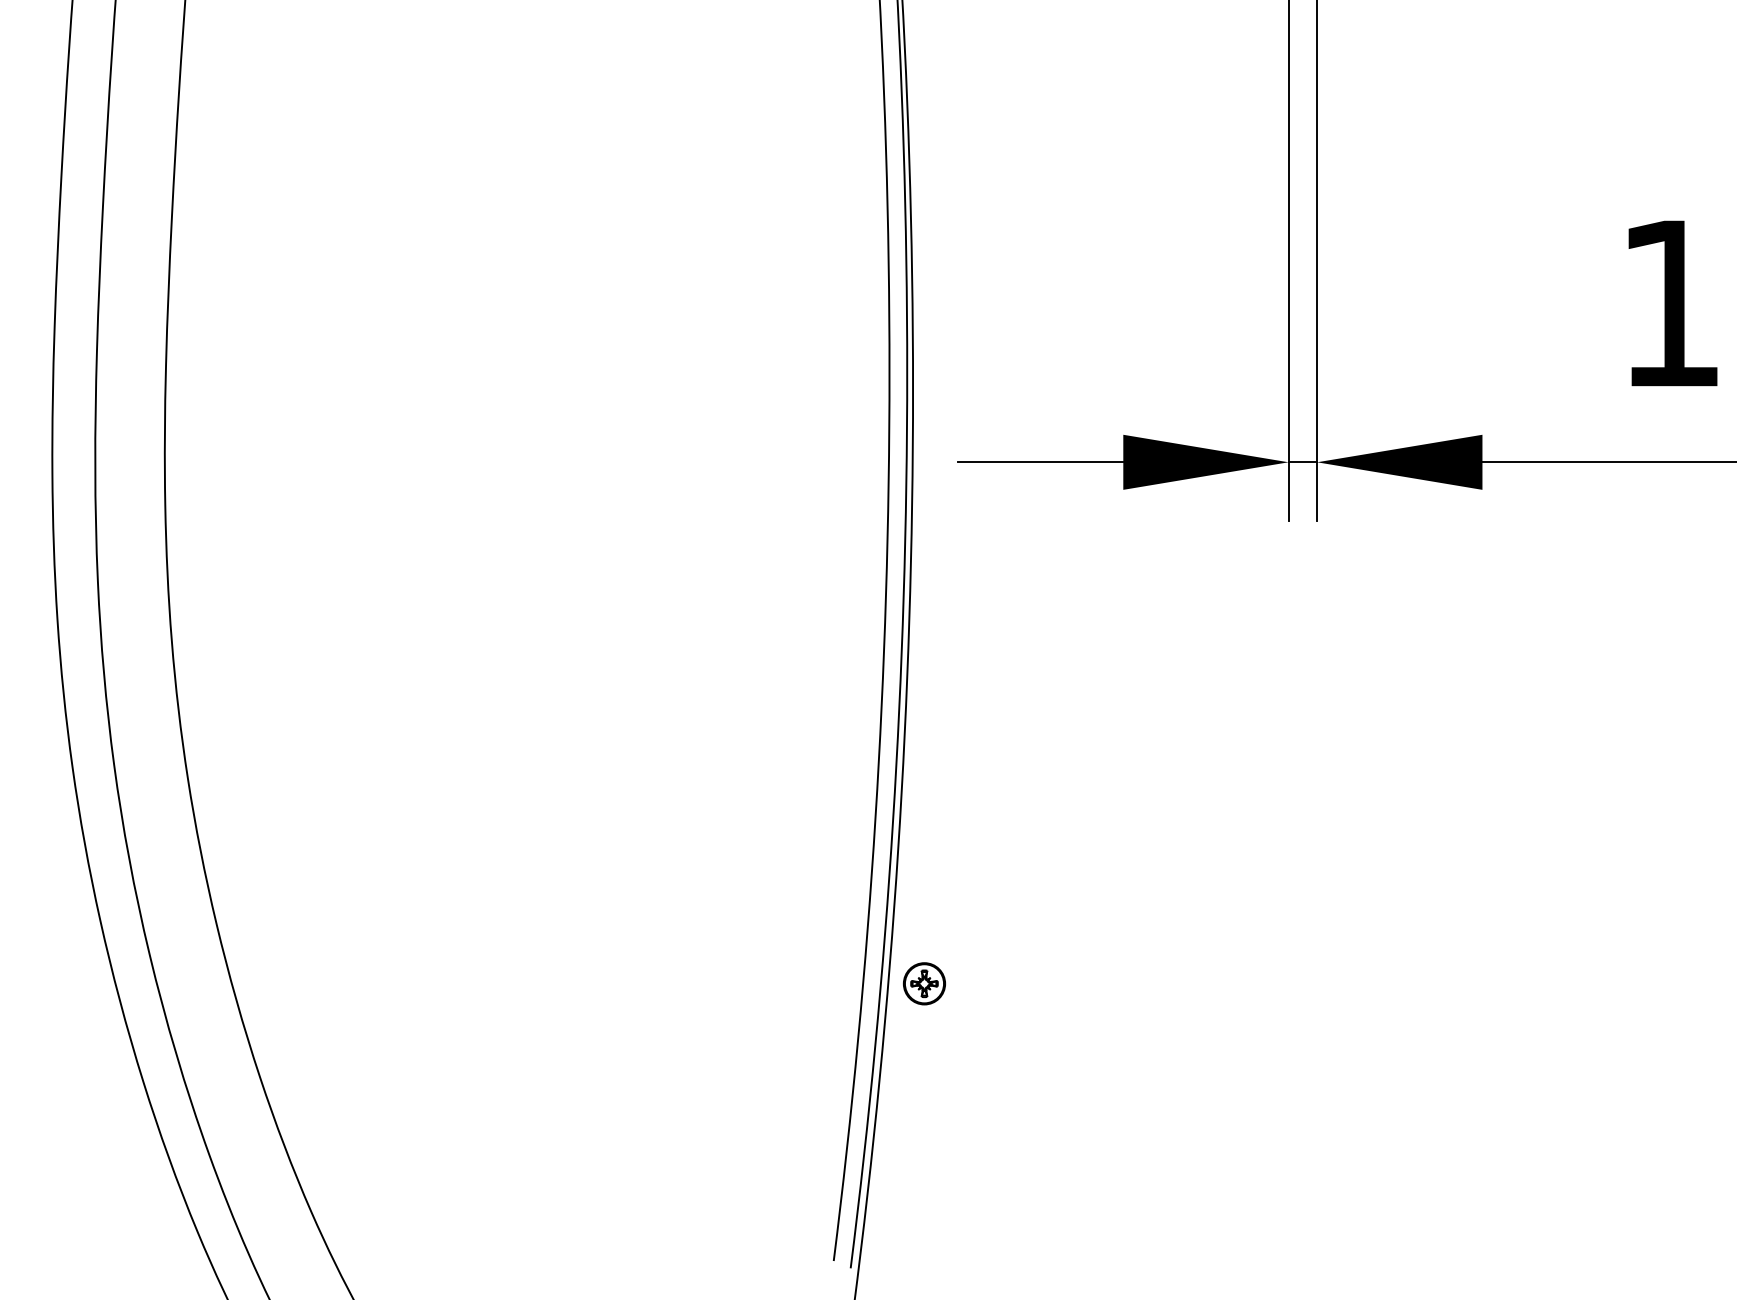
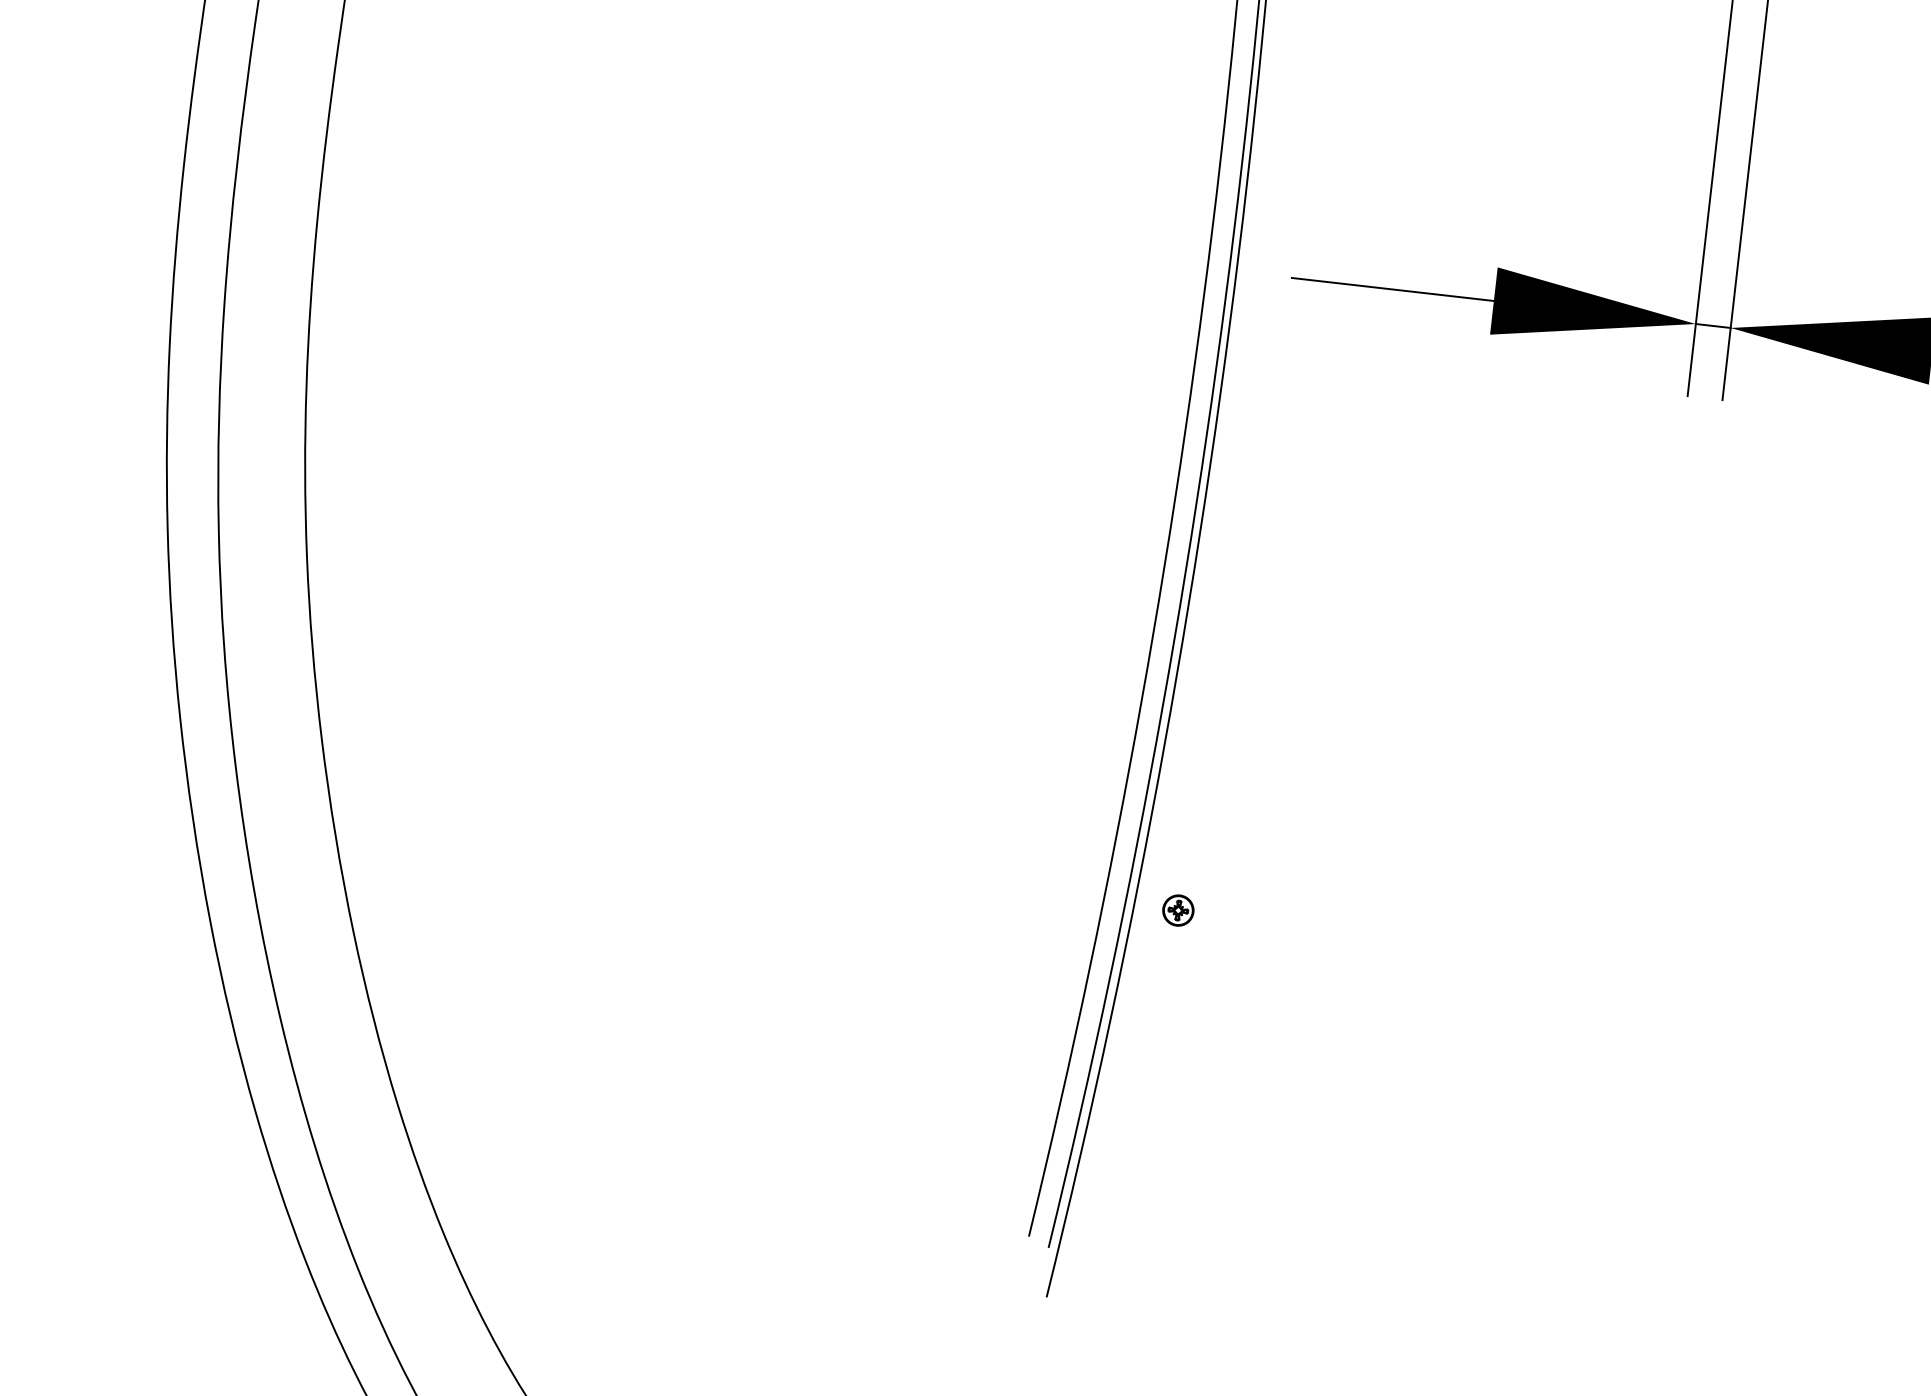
part: (924, 983) -> (1178, 910), size x0.6

